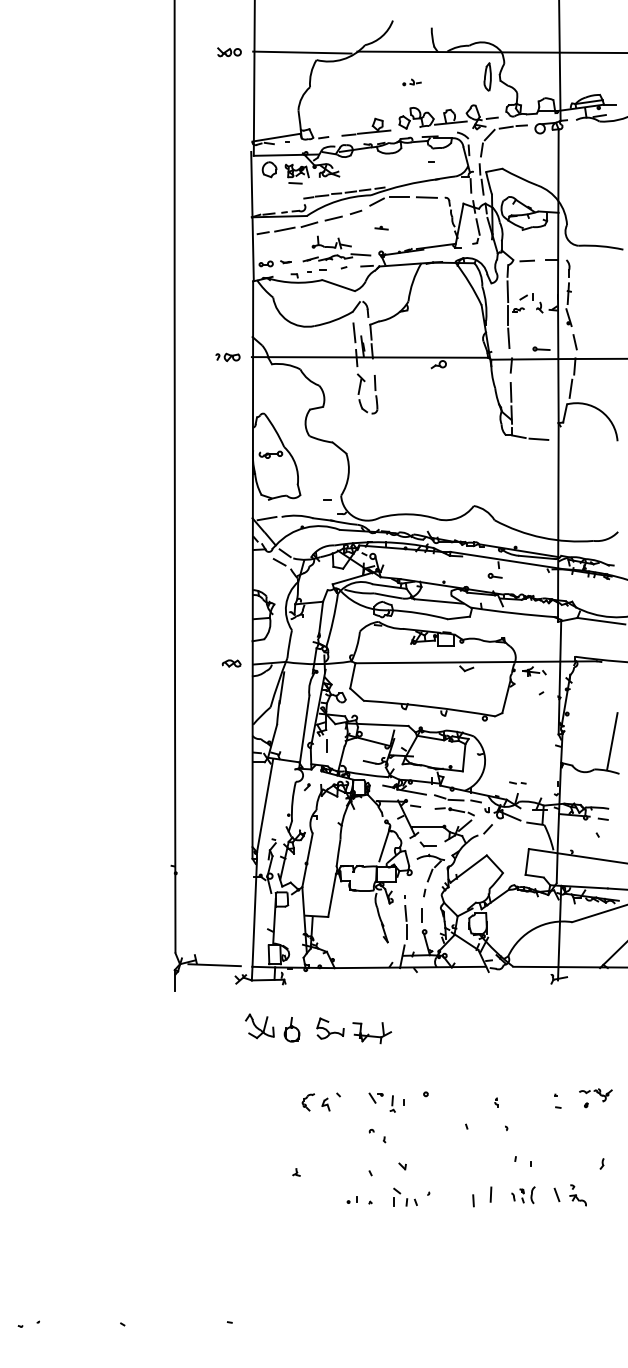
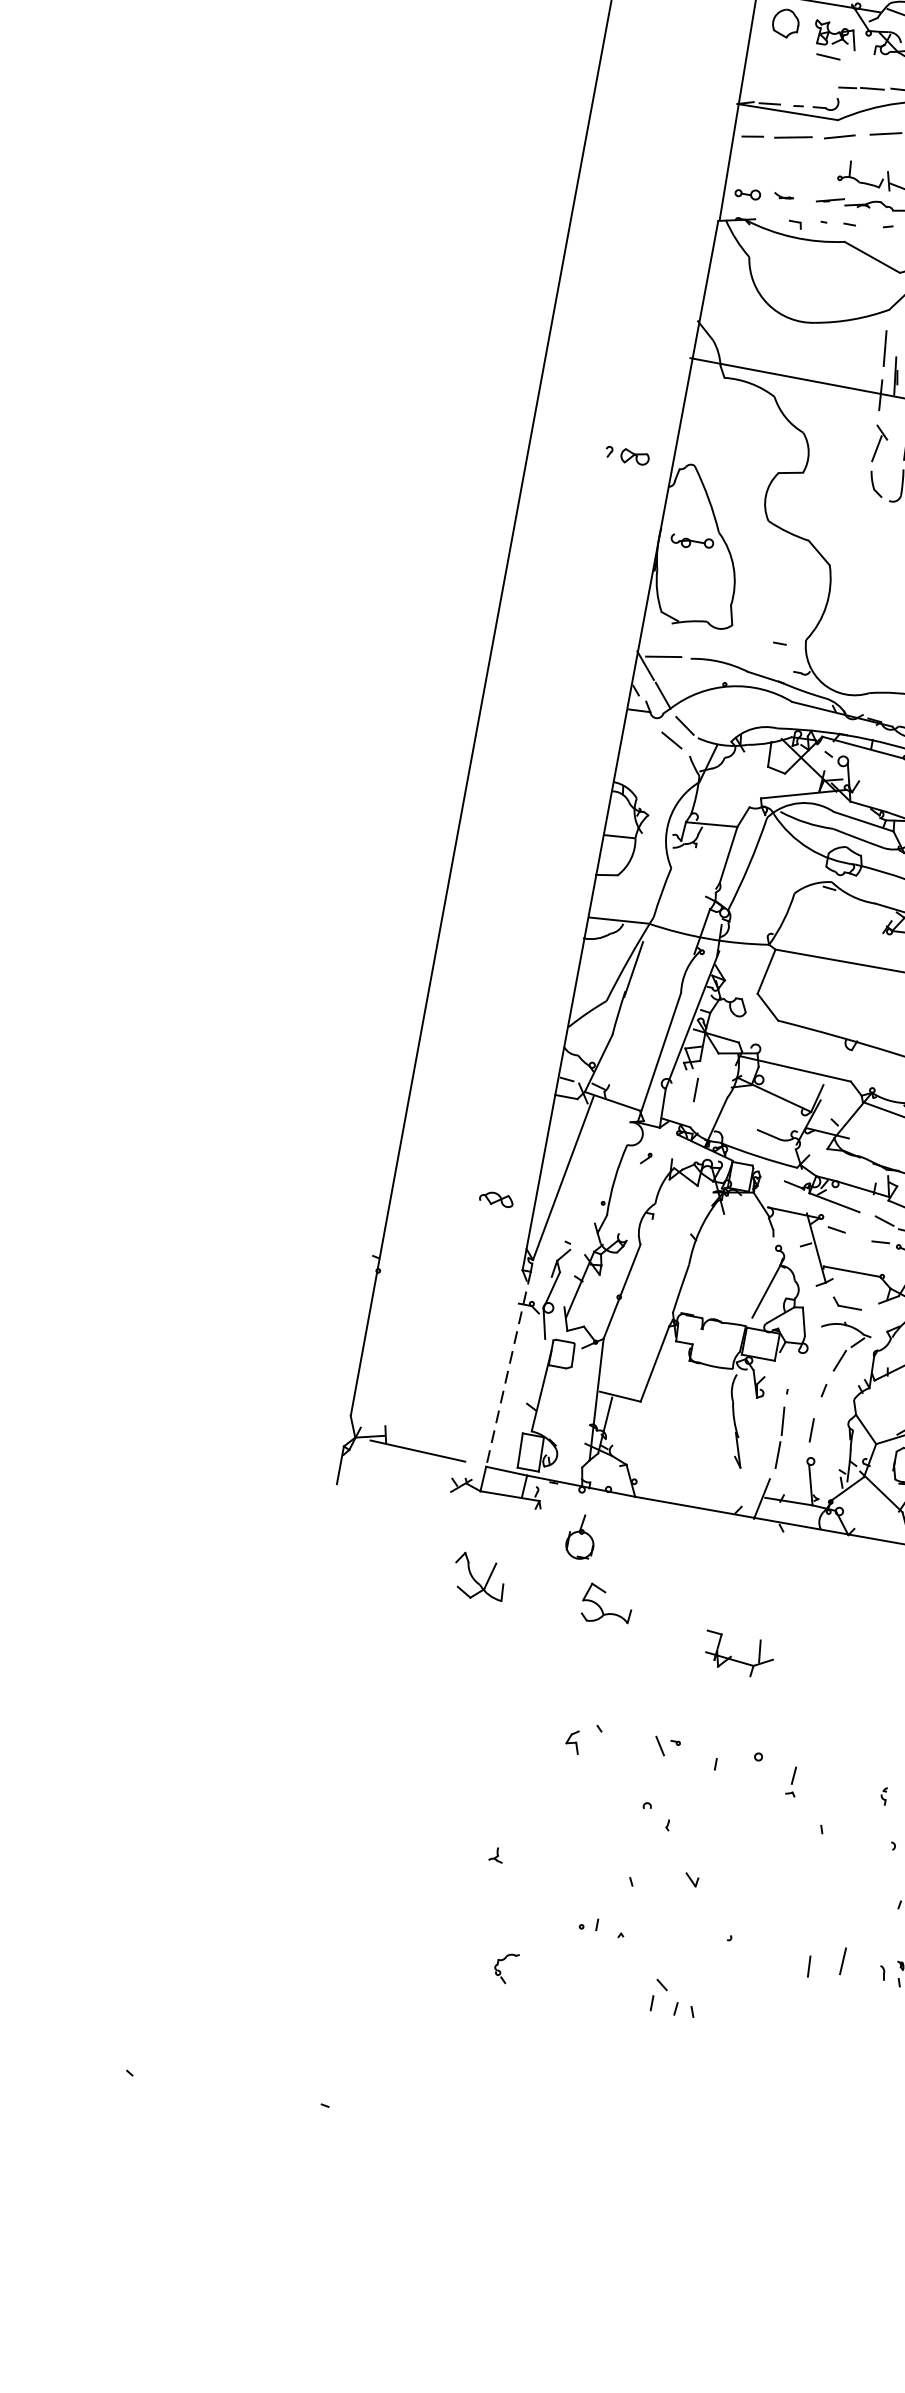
part: (227, 357) -> (626, 456), moved
part: (231, 663) -> (496, 1199), moved
line: (254, 913) -> (507, 1370), solid -> dashed
part: (291, 1029) -> (580, 1536), moved
part: (372, 1033) -> (738, 1655), moved
part: (307, 1102) -> (504, 1967), moved
part: (392, 1103) -> (792, 1780), moved
part: (405, 1196) -> (675, 1997), moved

